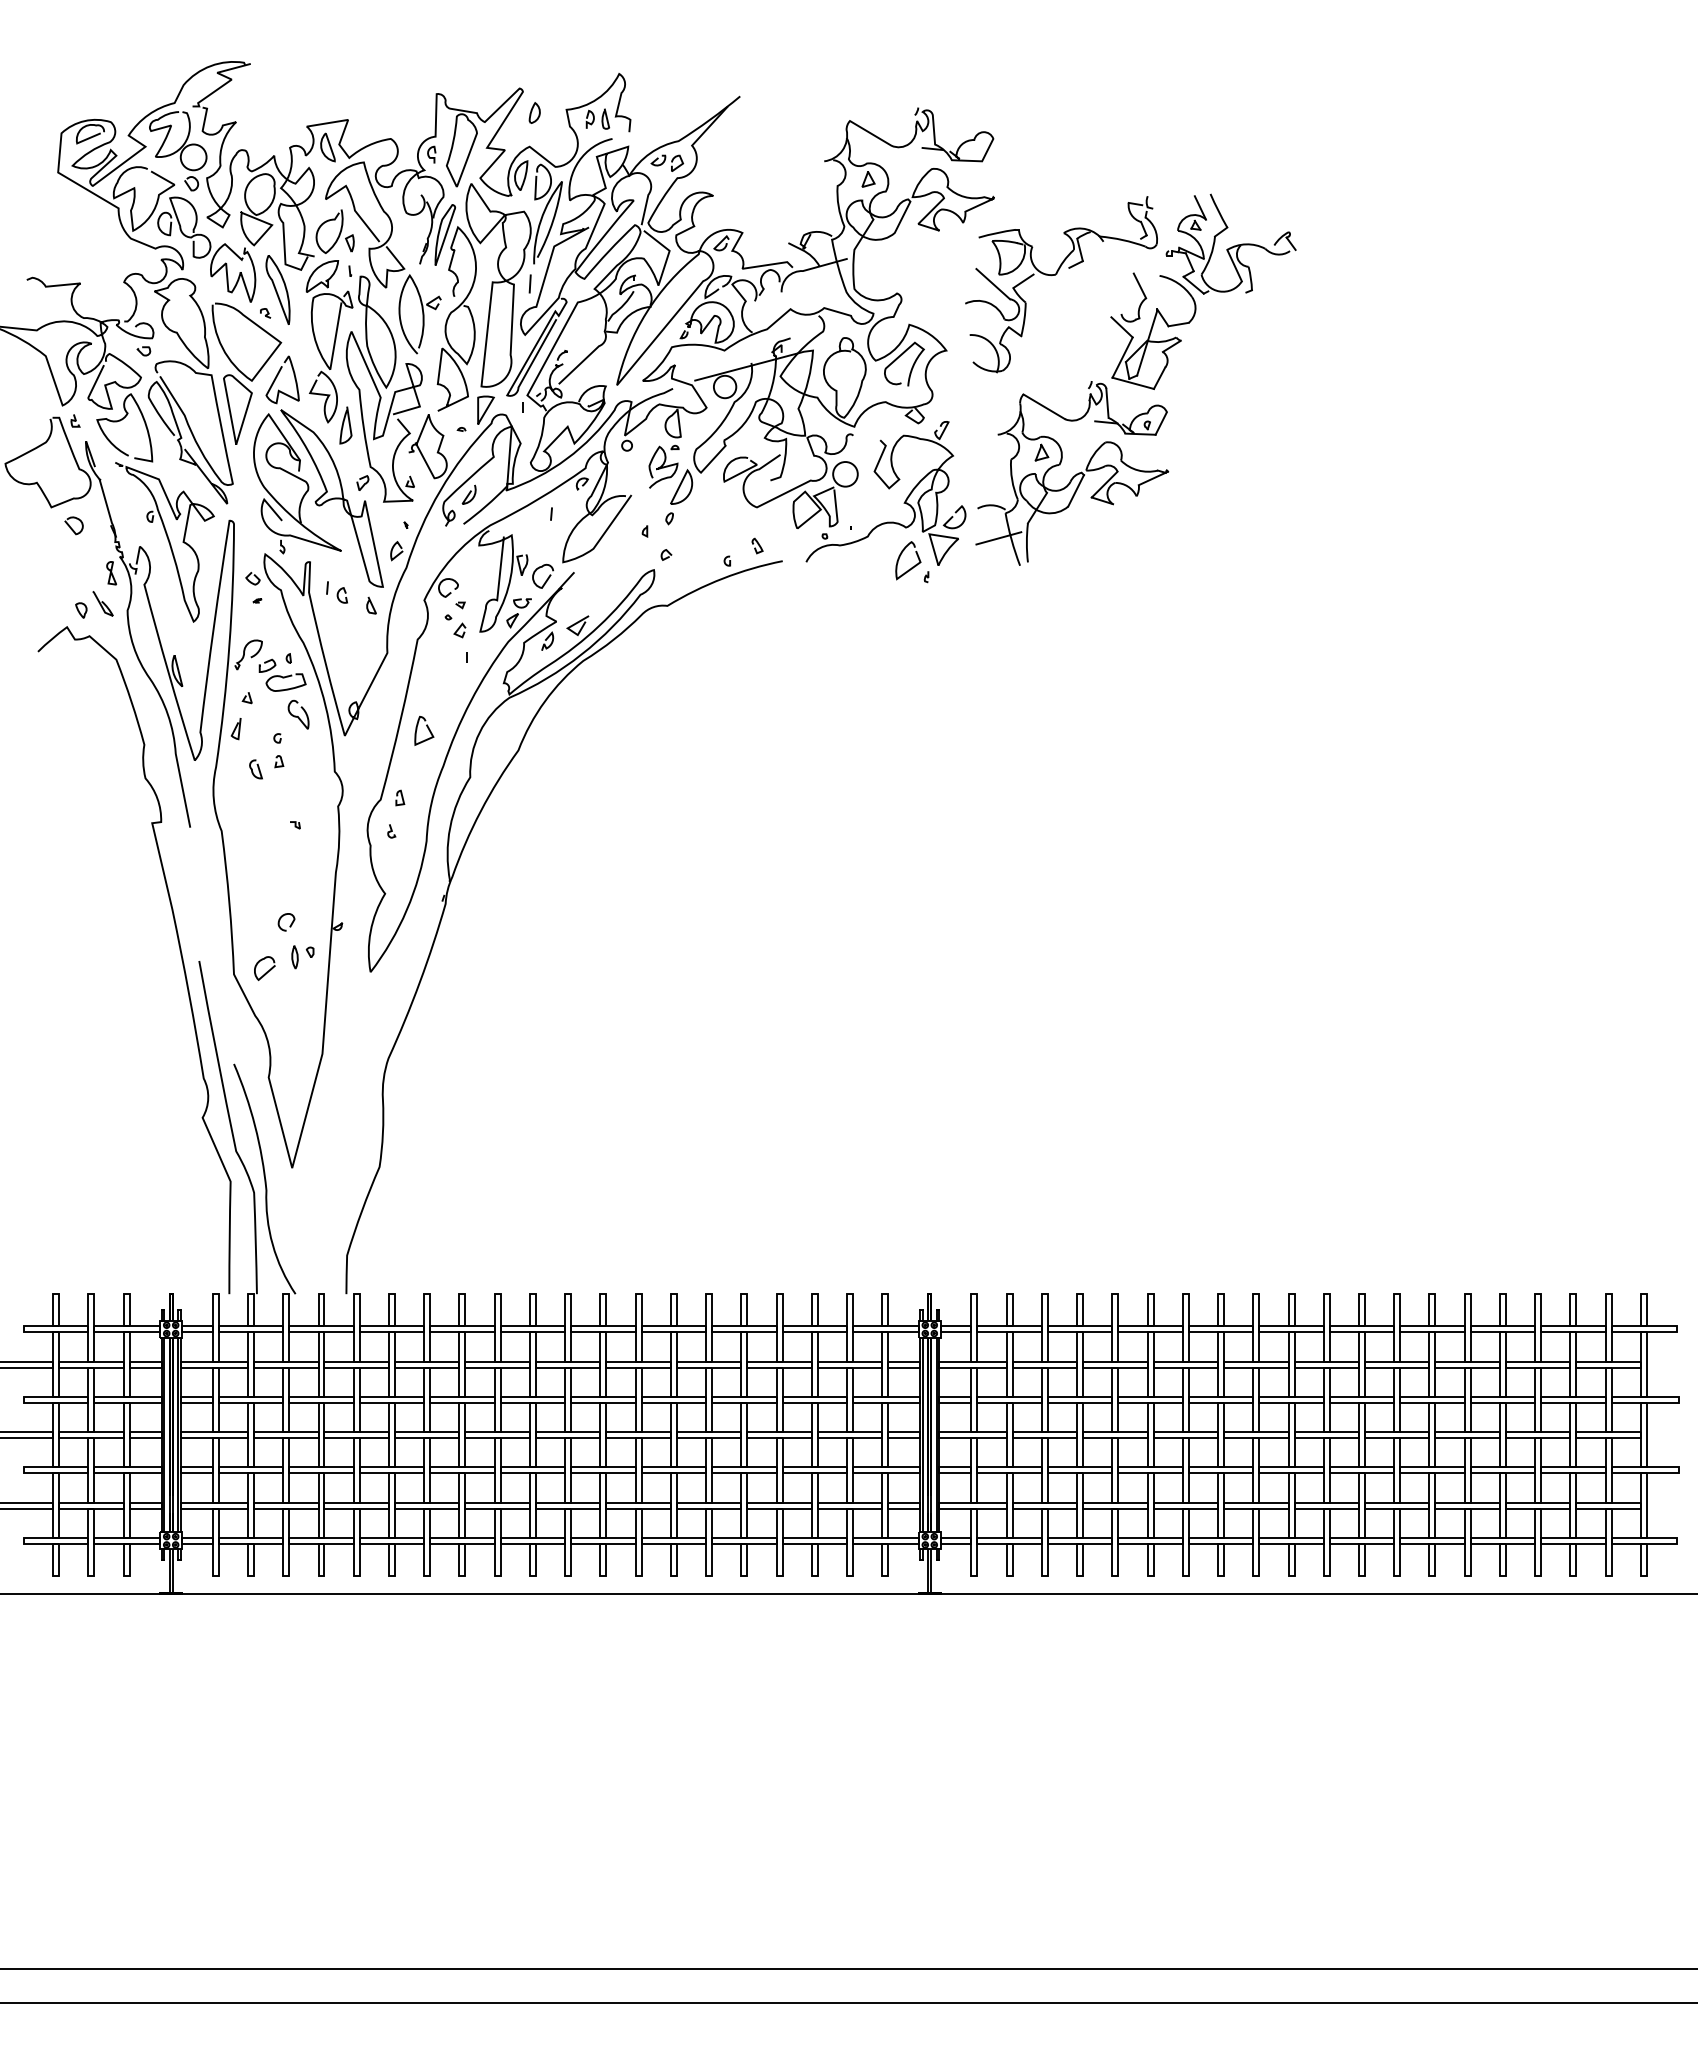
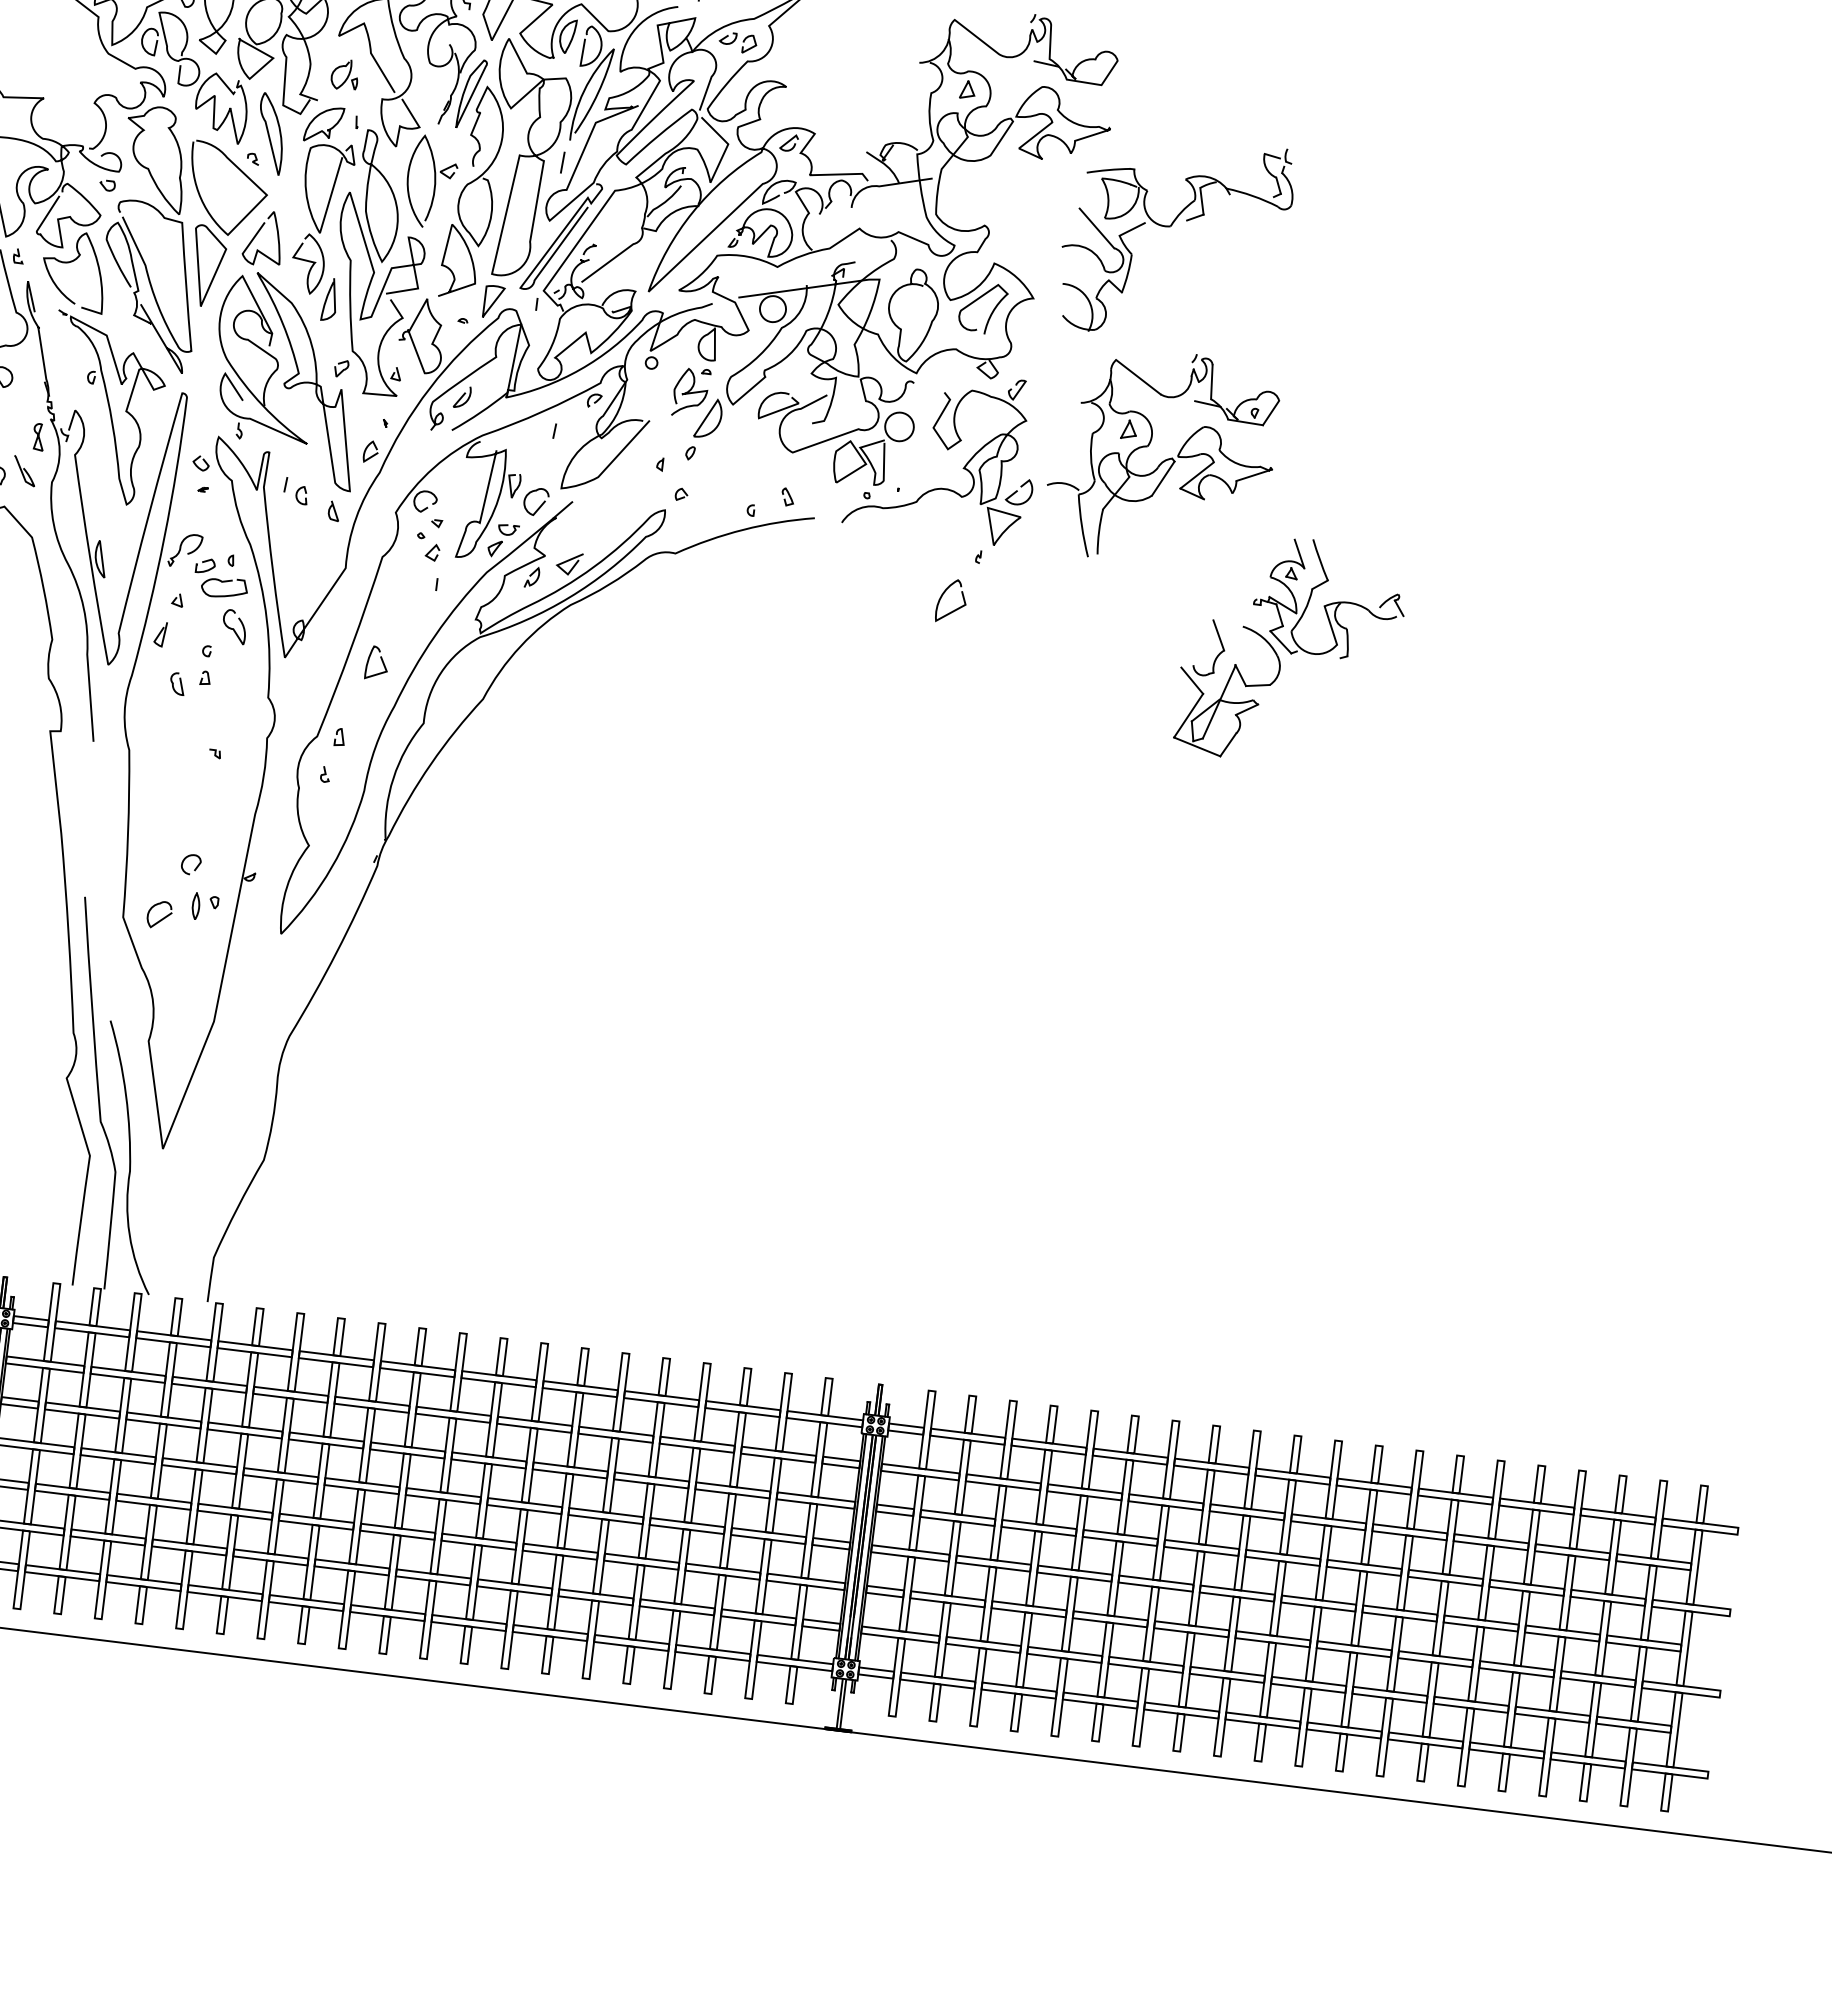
part: (334, 231) -> (344, 74), size x0.6
part: (1203, 291) -> (1291, 650), moved
line: (998, 538) -> (1066, 522), removed
curve: (912, 566) -> (955, 608), moved

